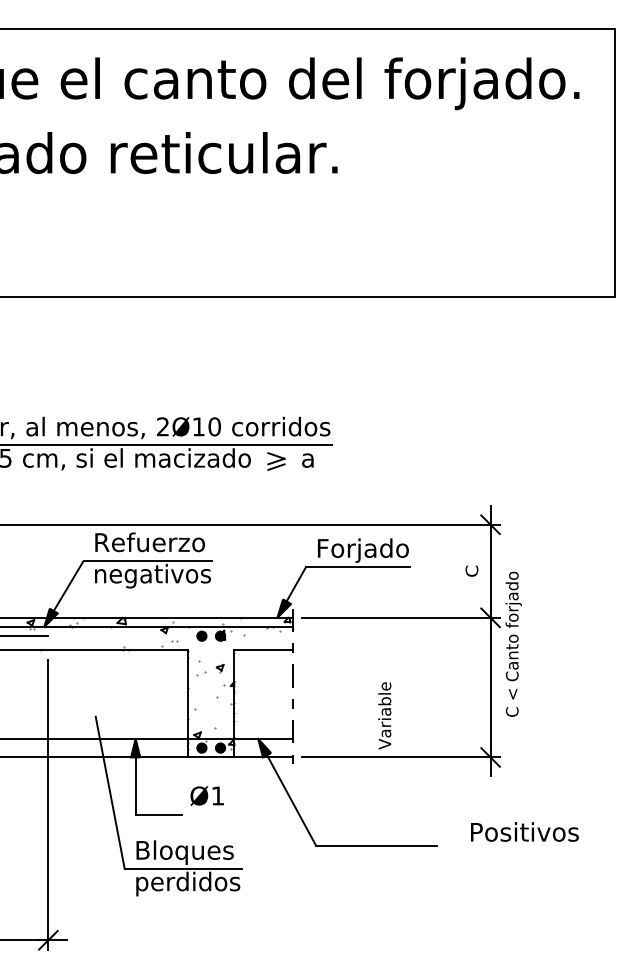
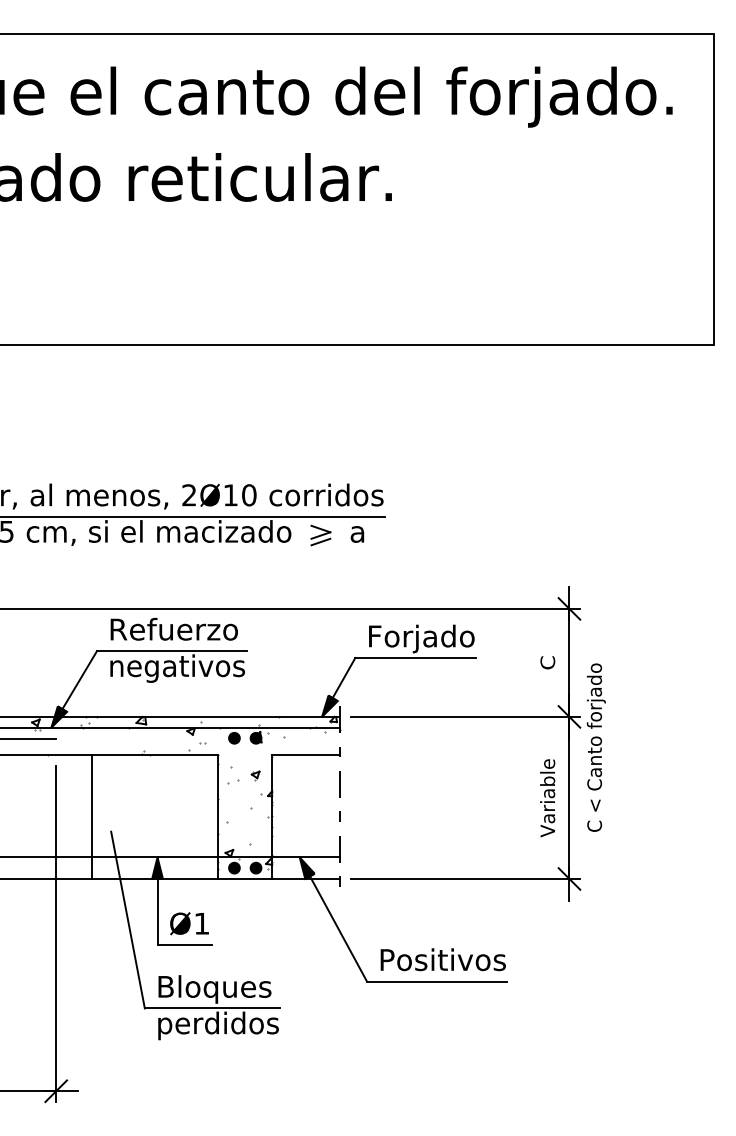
line: (79, 703) -> (92, 816), added
text: (384, 715) -> (547, 797), moved
text: (206, 795) -> (188, 923), moved
text: (524, 831) -> (442, 959), moved

